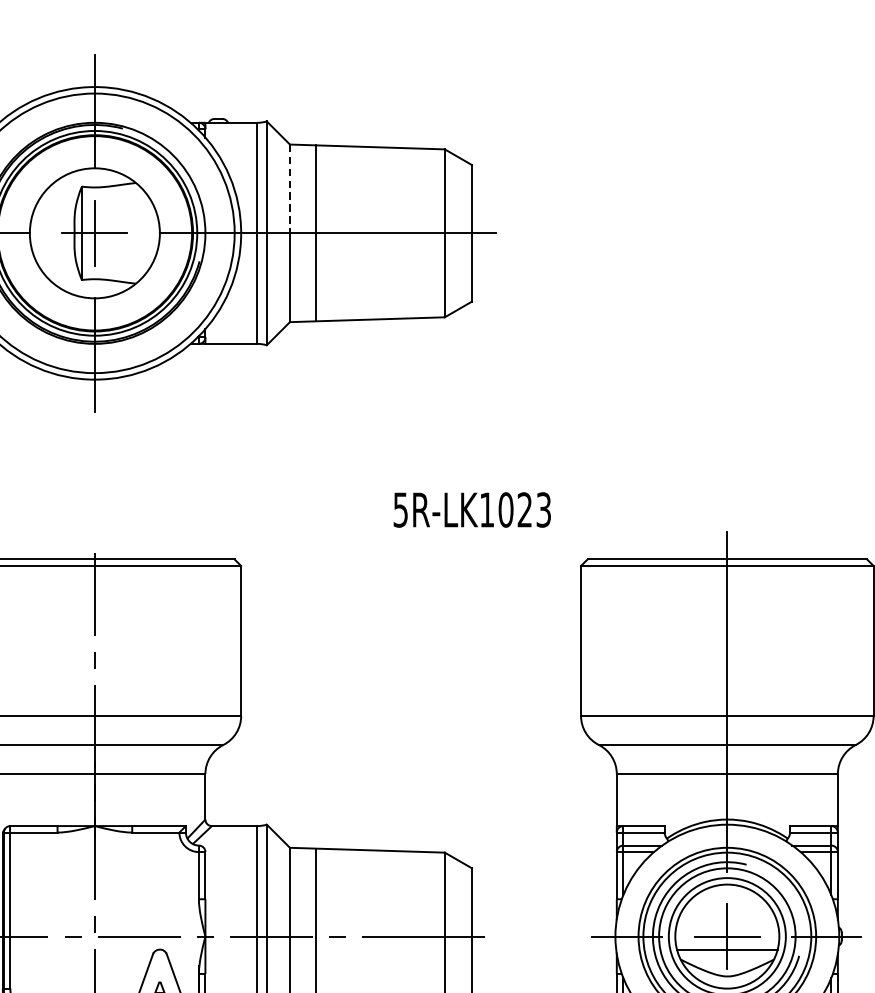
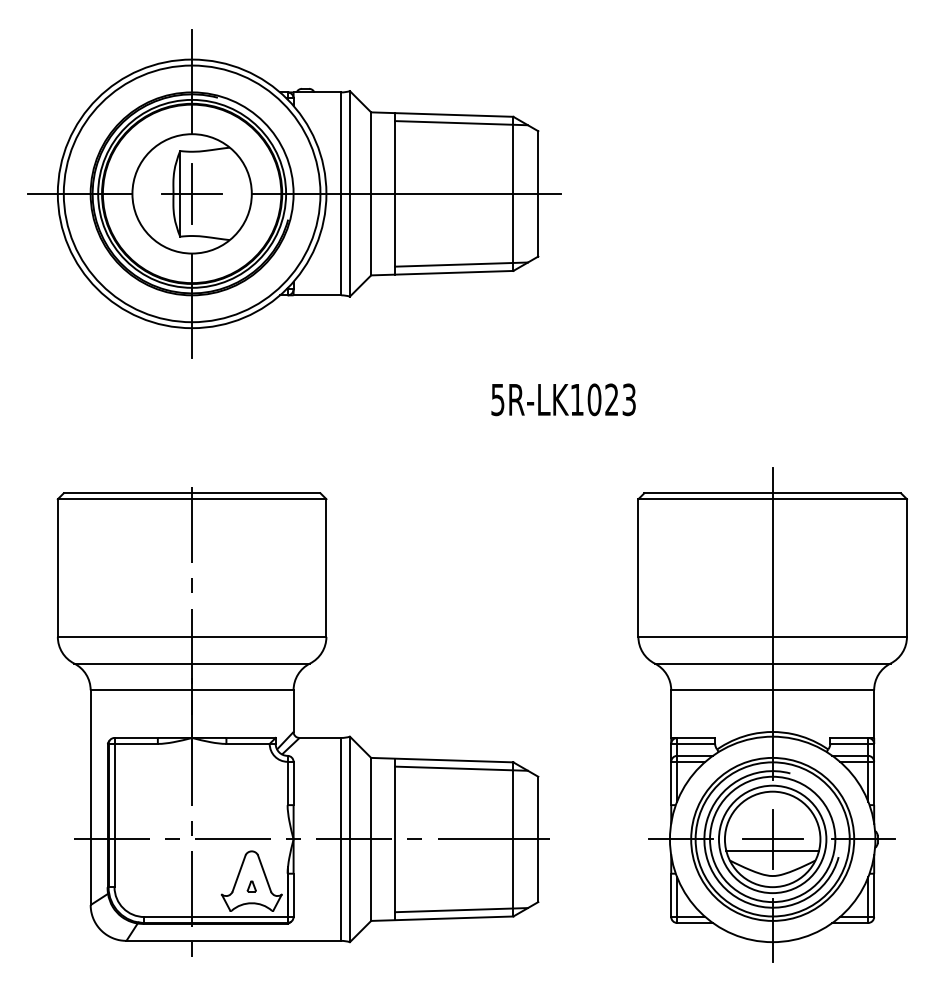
line: (388, 156) -> (461, 123), added
line: (290, 189) -> (371, 153), dashed -> solid
line: (388, 310) -> (461, 264), added
text: (472, 509) -> (563, 399), moved
line: (388, 859) -> (461, 768), added

